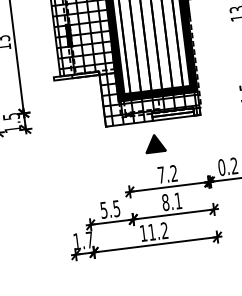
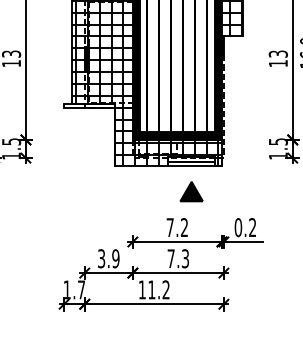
part: (155, 143) -> (191, 191), moved
text: (171, 201) -> (177, 258), 8.1 -> 7.3
text: (110, 209) -> (108, 258), 5.5 -> 3.9

